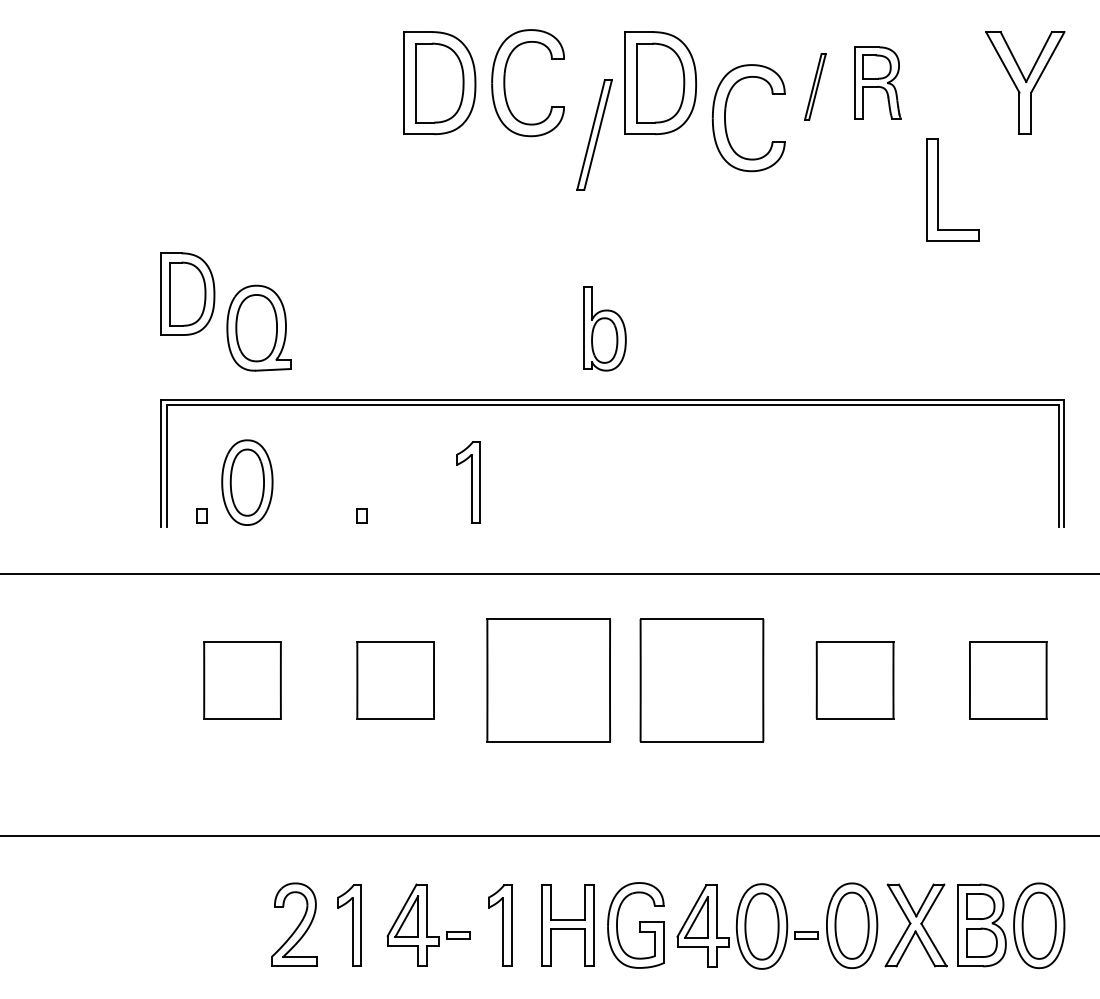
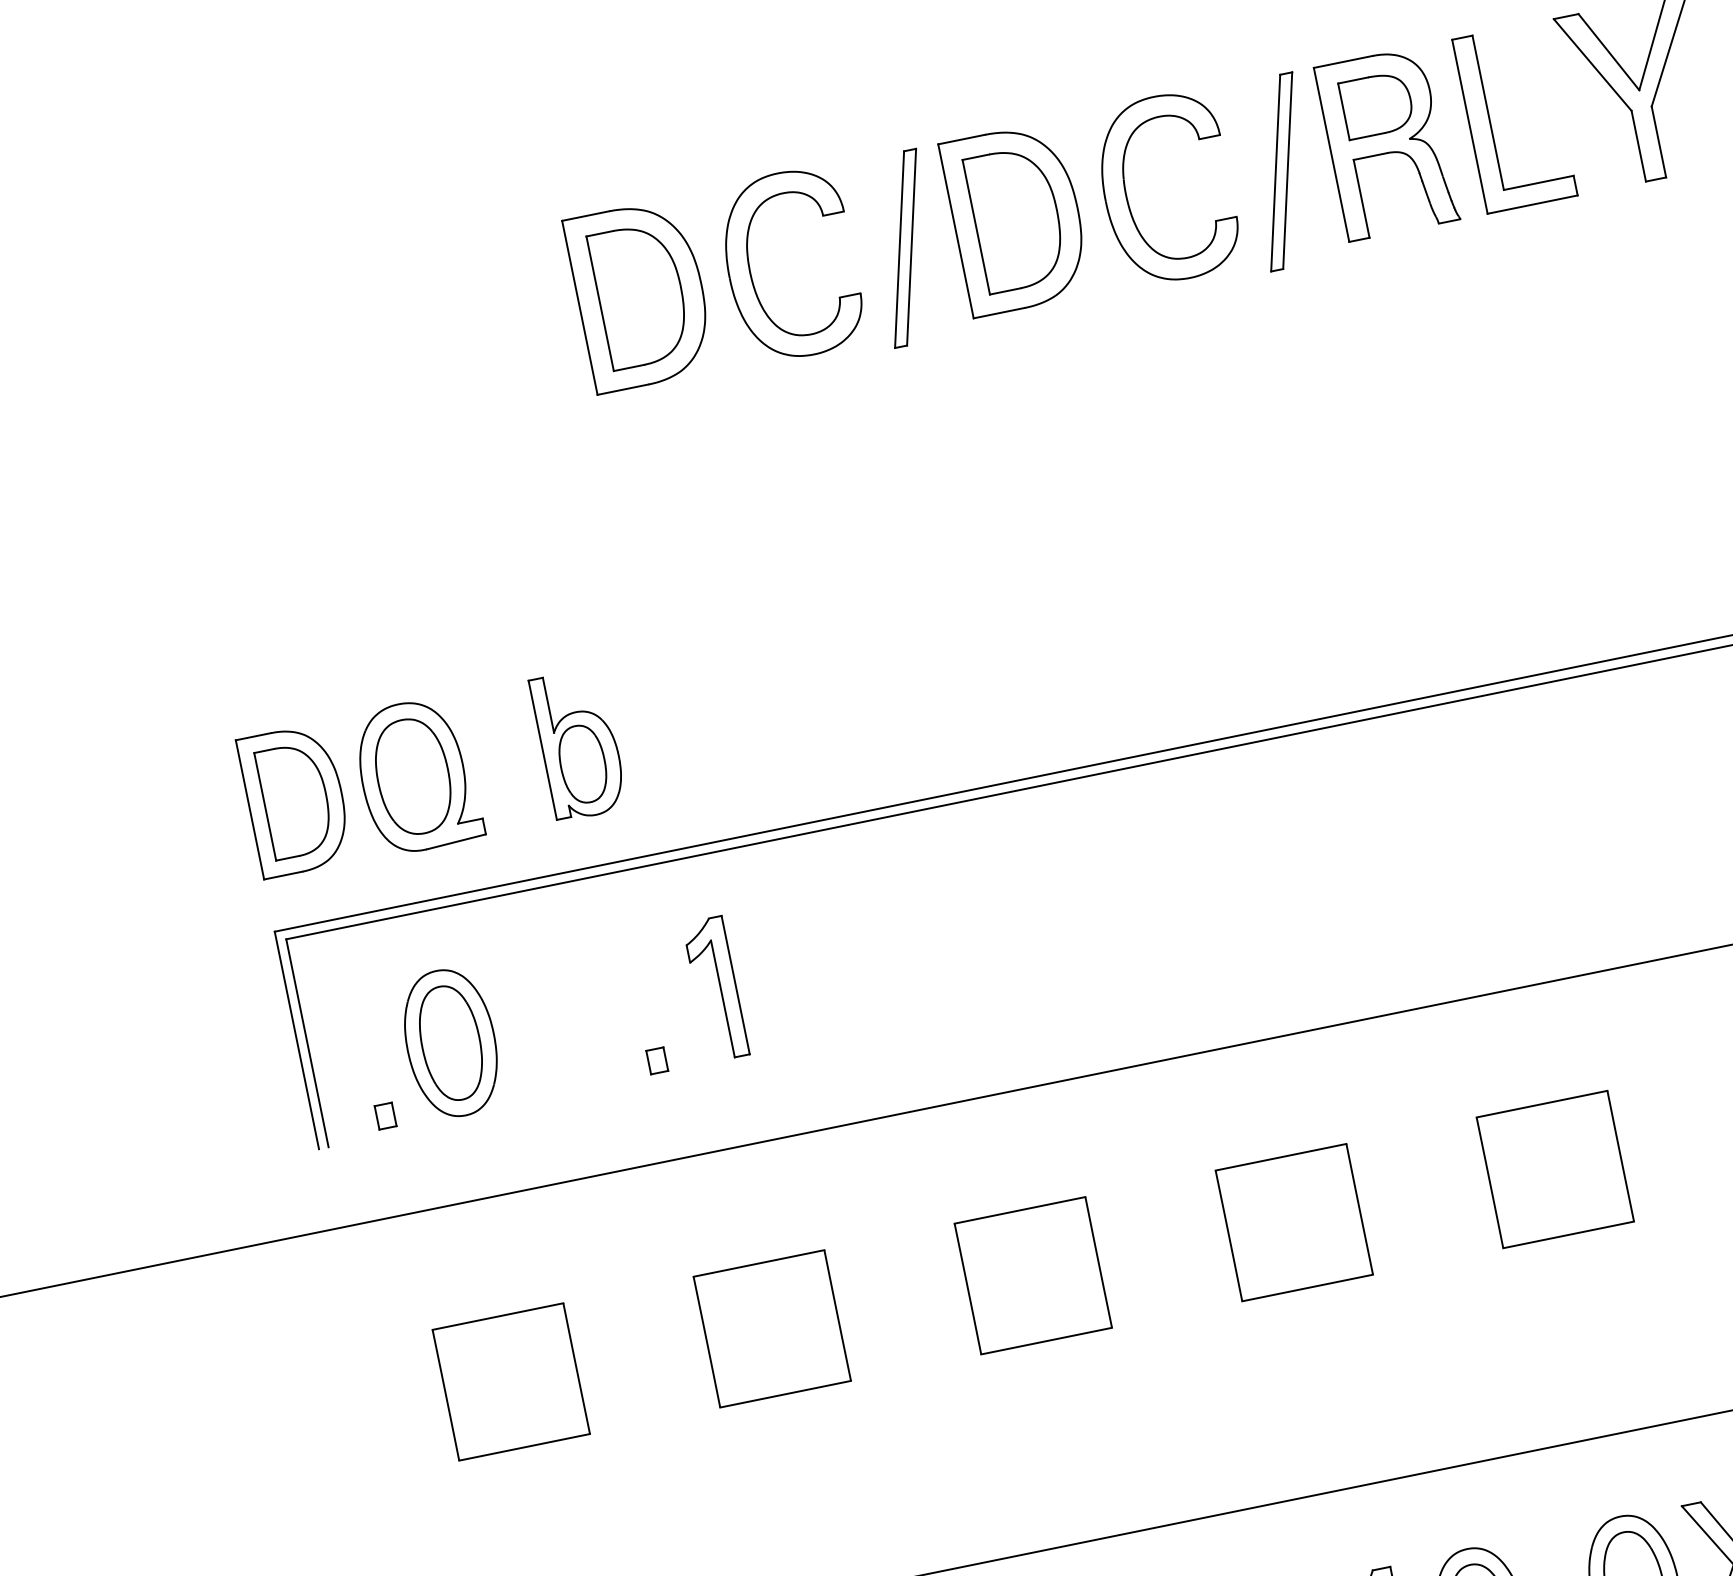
part: (877, 82) -> (1386, 142), size x1.43
part: (815, 86) -> (1281, 171), size x1.67
part: (726, 123) -> (1130, 205), moved
part: (594, 134) -> (905, 247), moved
part: (938, 189) -> (1490, 121), moved
part: (187, 293) -> (295, 799), moved
part: (604, 328) -> (578, 743), moved
part: (468, 482) -> (715, 989), moved
part: (548, 680) -> (1032, 1275), size x0.62
part: (701, 680) -> (1293, 1222), size x0.62

